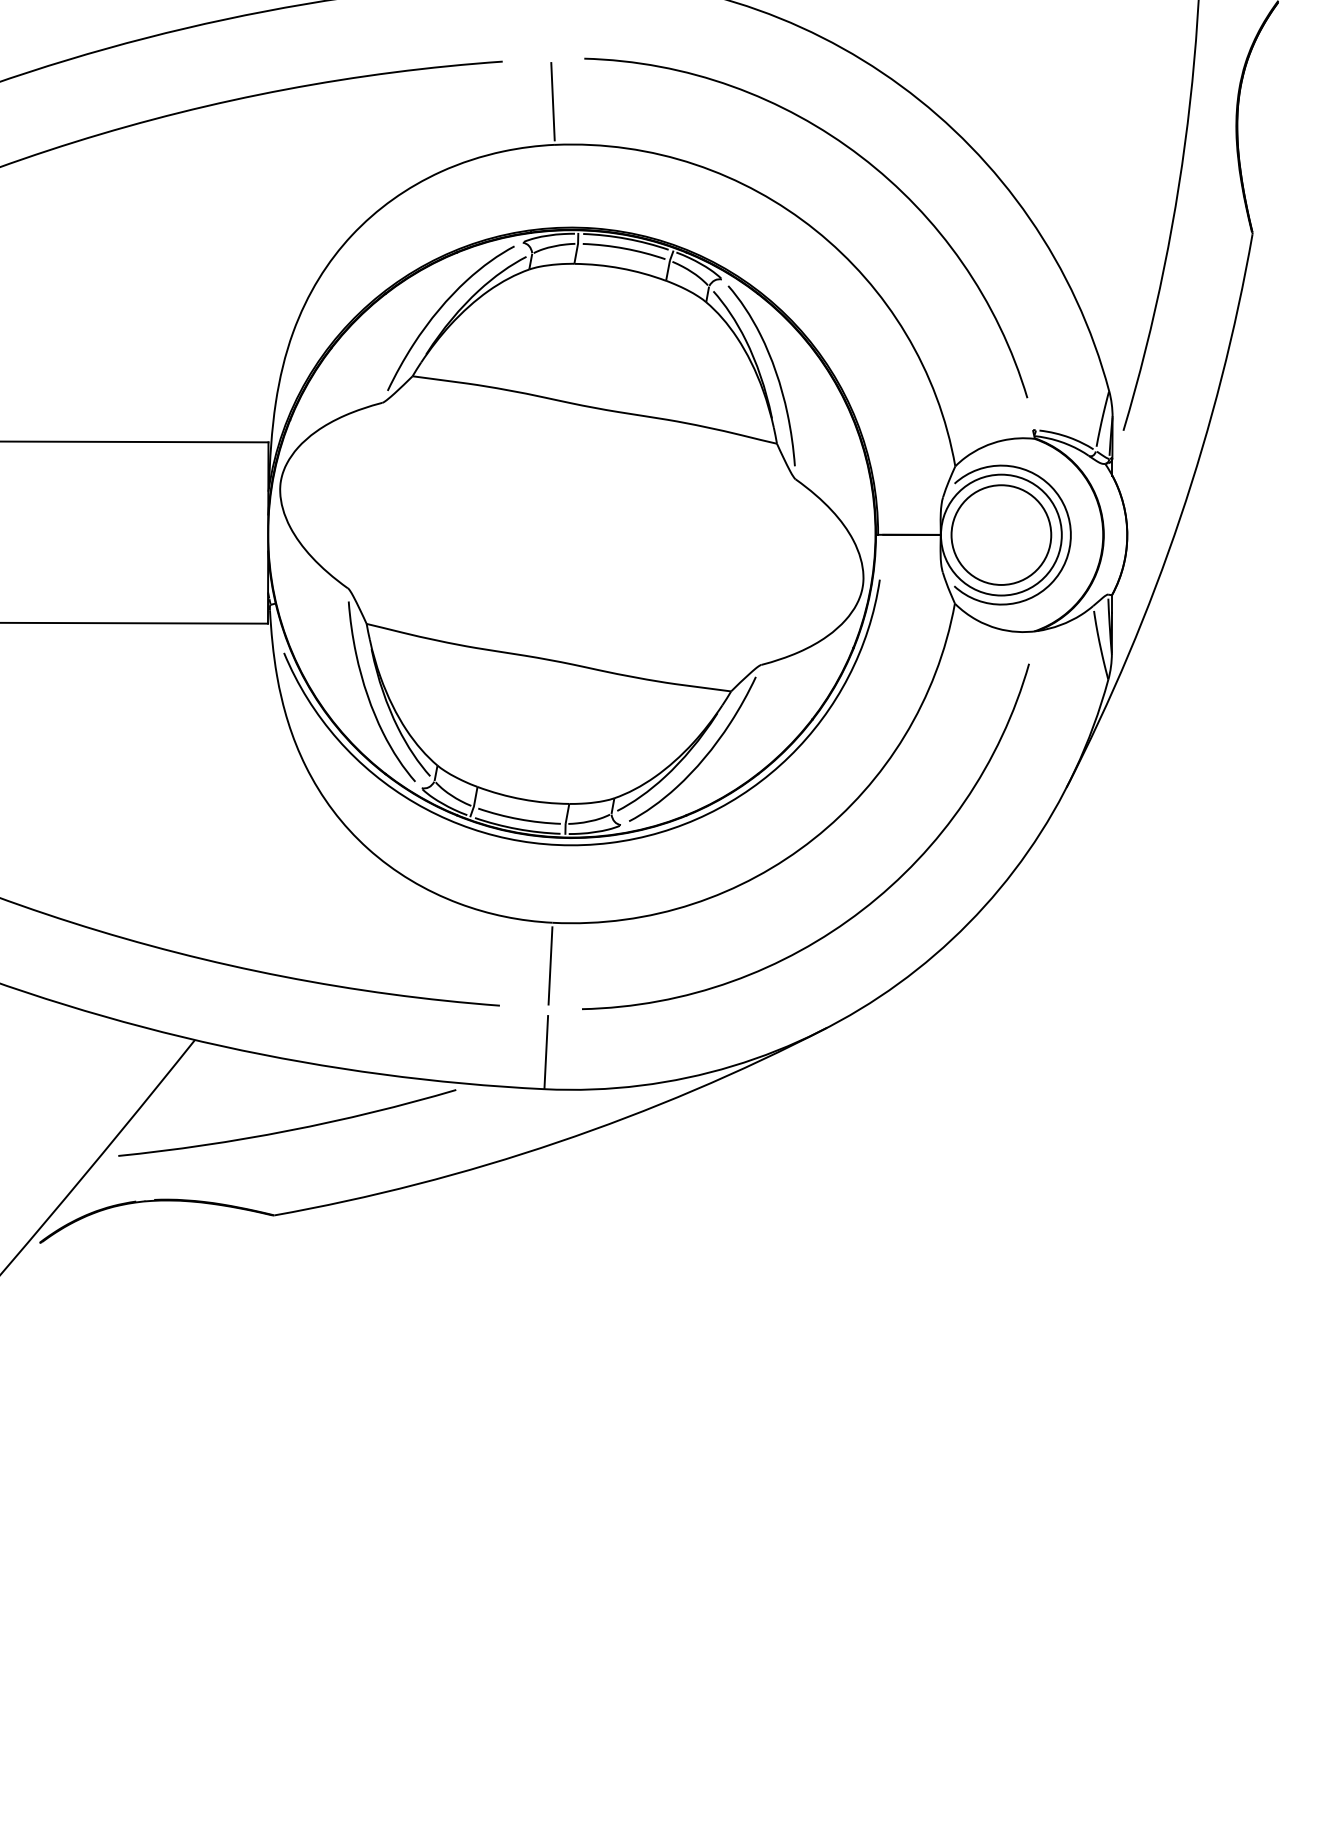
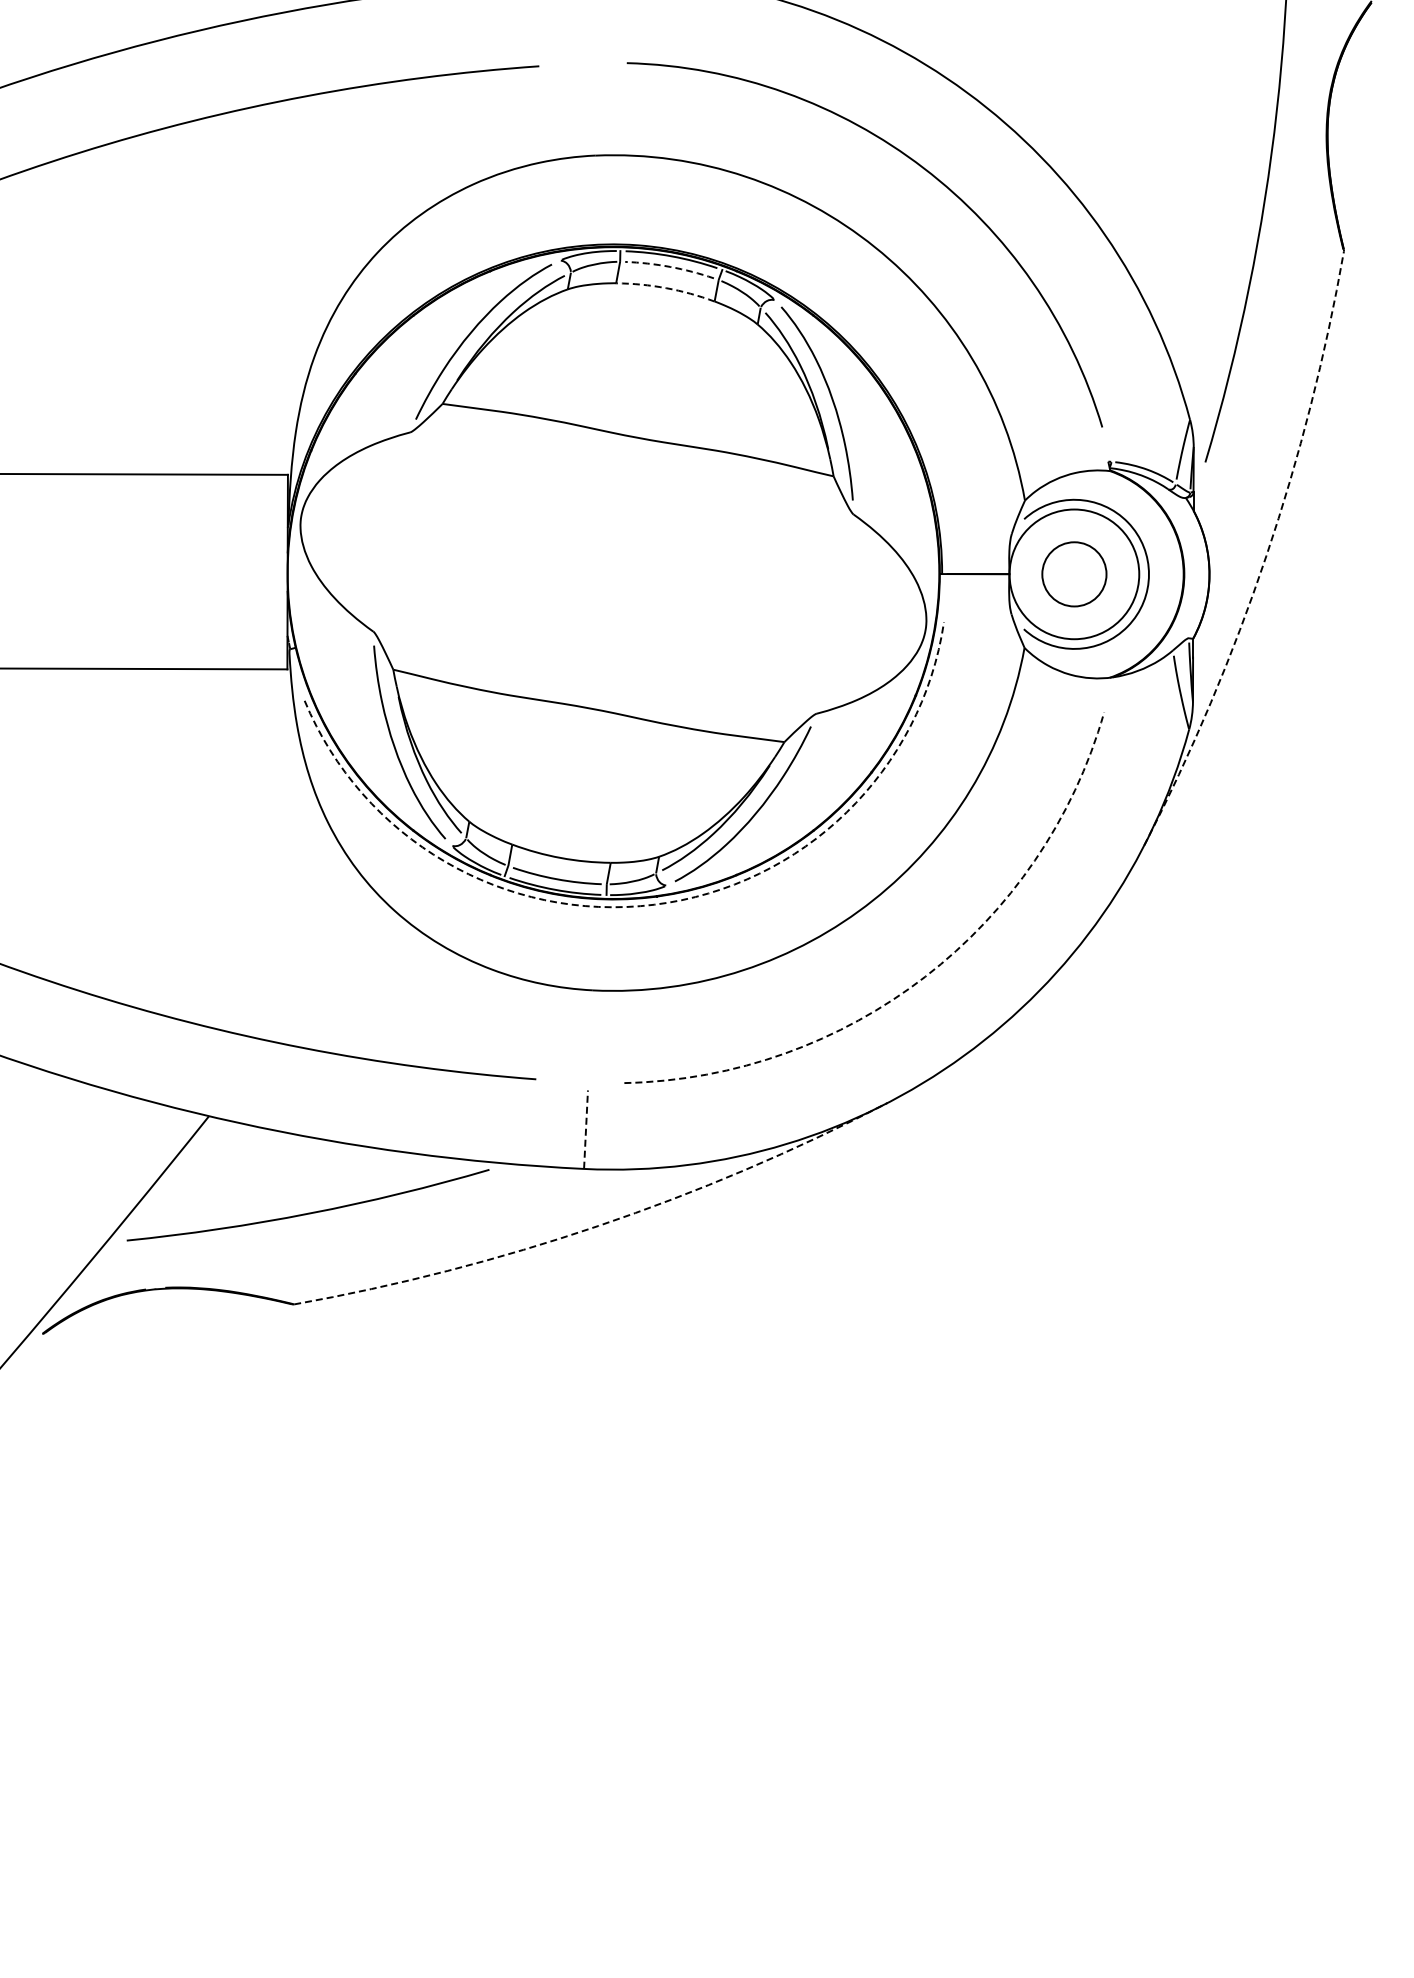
line: (553, 100) -> (593, 108), removed
arc: (624, 248) -> (670, 266), solid -> dashed
arc: (621, 268) -> (666, 288), solid -> dashed
arc: (1180, 518) -> (1266, 556), solid -> dashed
circle: (1000, 534) -> (1073, 573), size x0.6
arc: (610, 842) -> (654, 904), solid -> dashed
arc: (862, 909) -> (925, 976), solid -> dashed
line: (550, 965) -> (590, 1036), removed
line: (546, 1052) -> (586, 1129), solid -> dashed
arc: (557, 1142) -> (598, 1226), solid -> dashed

